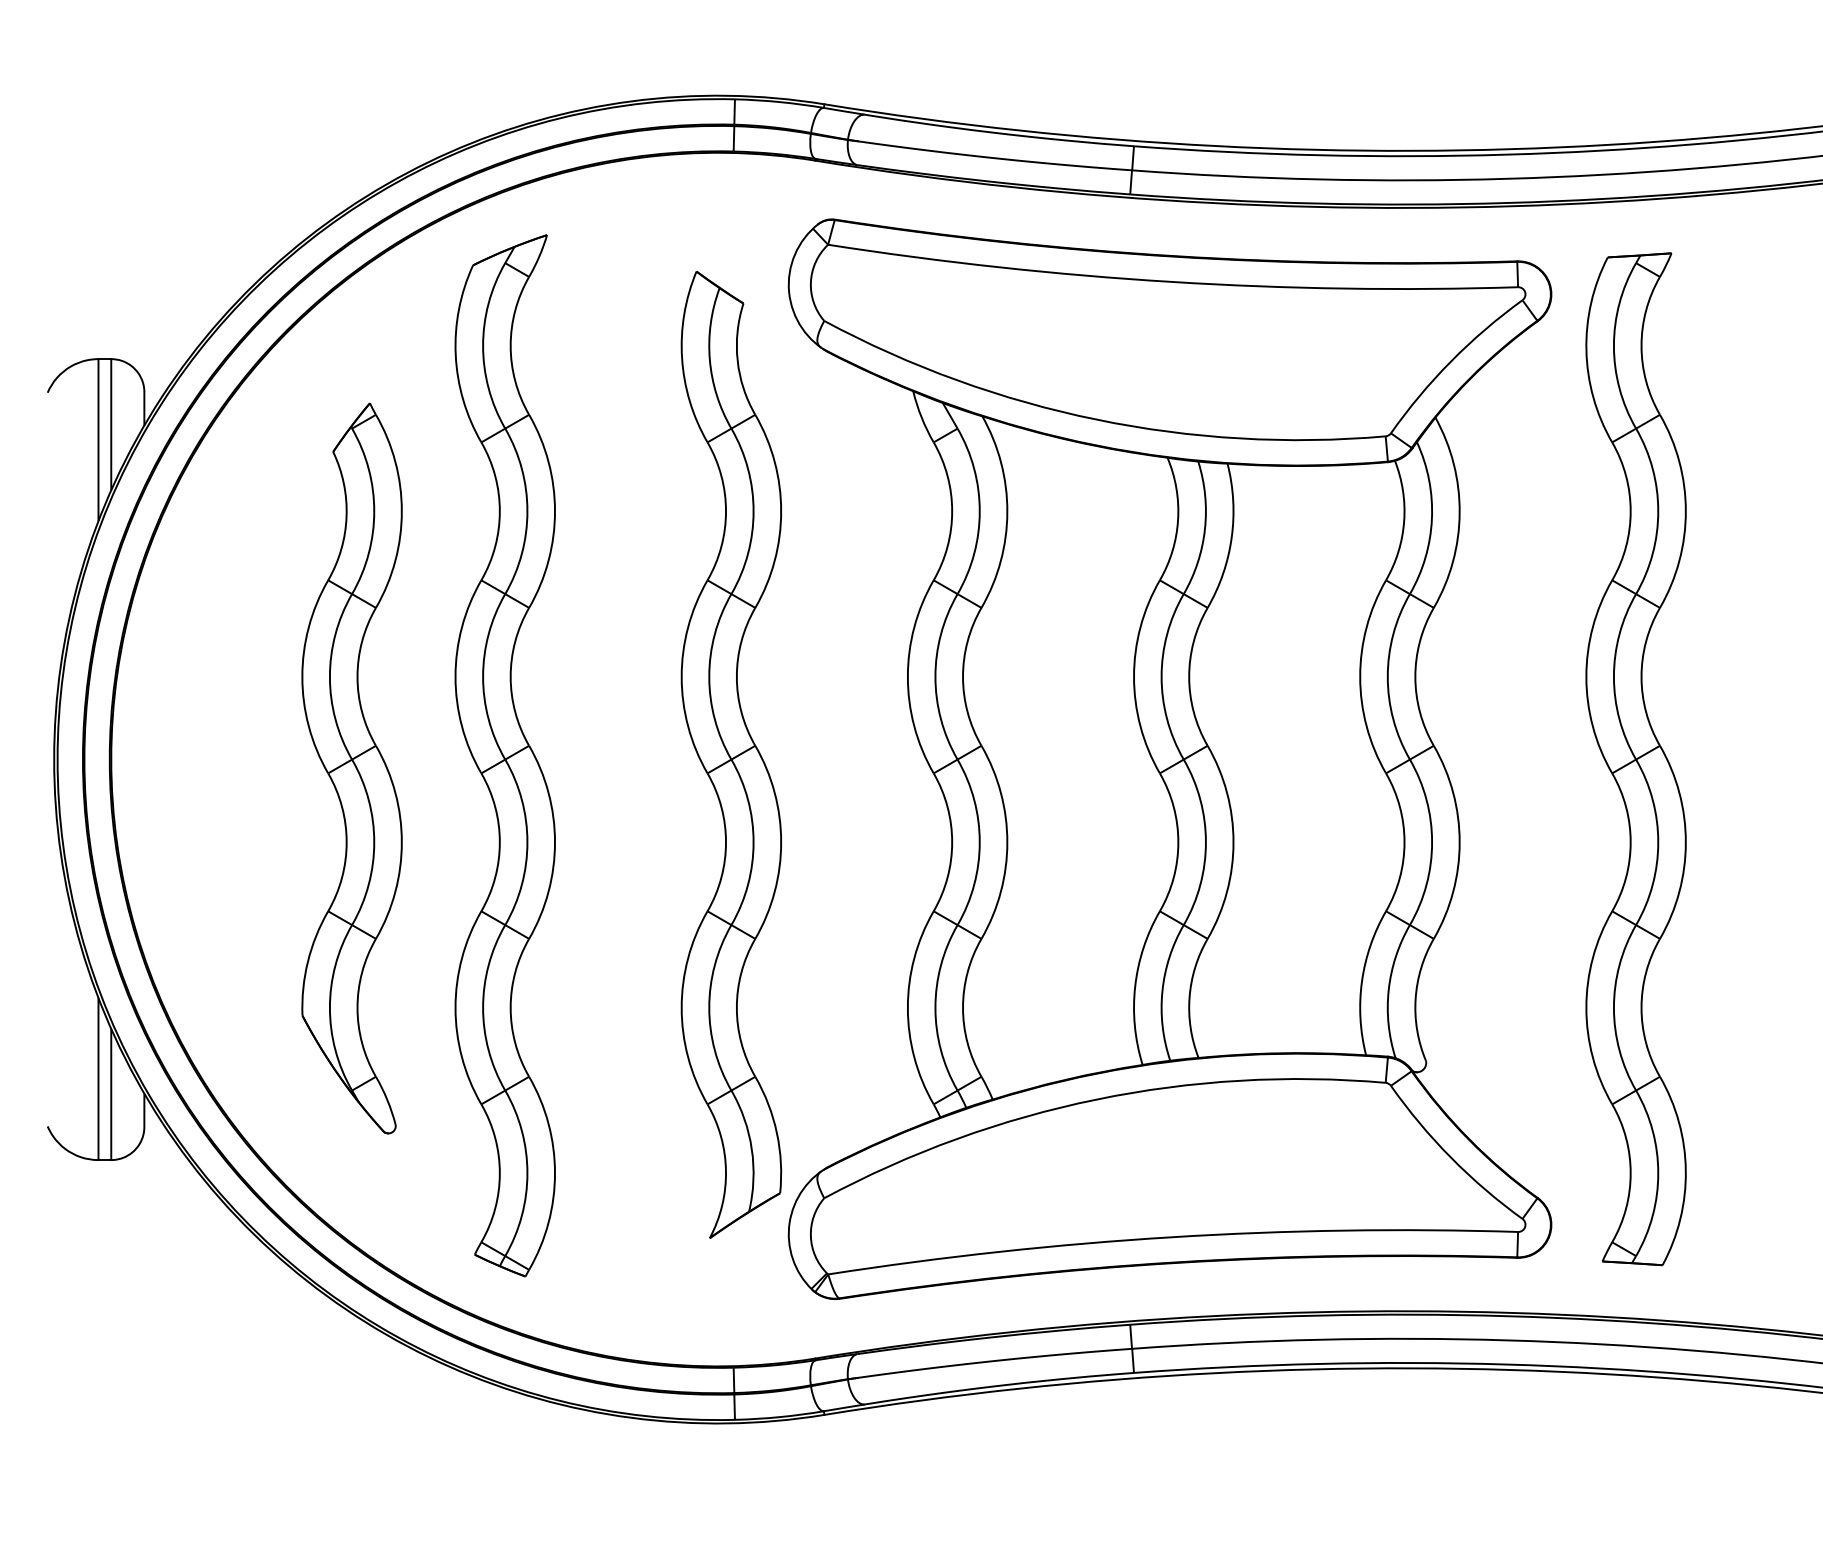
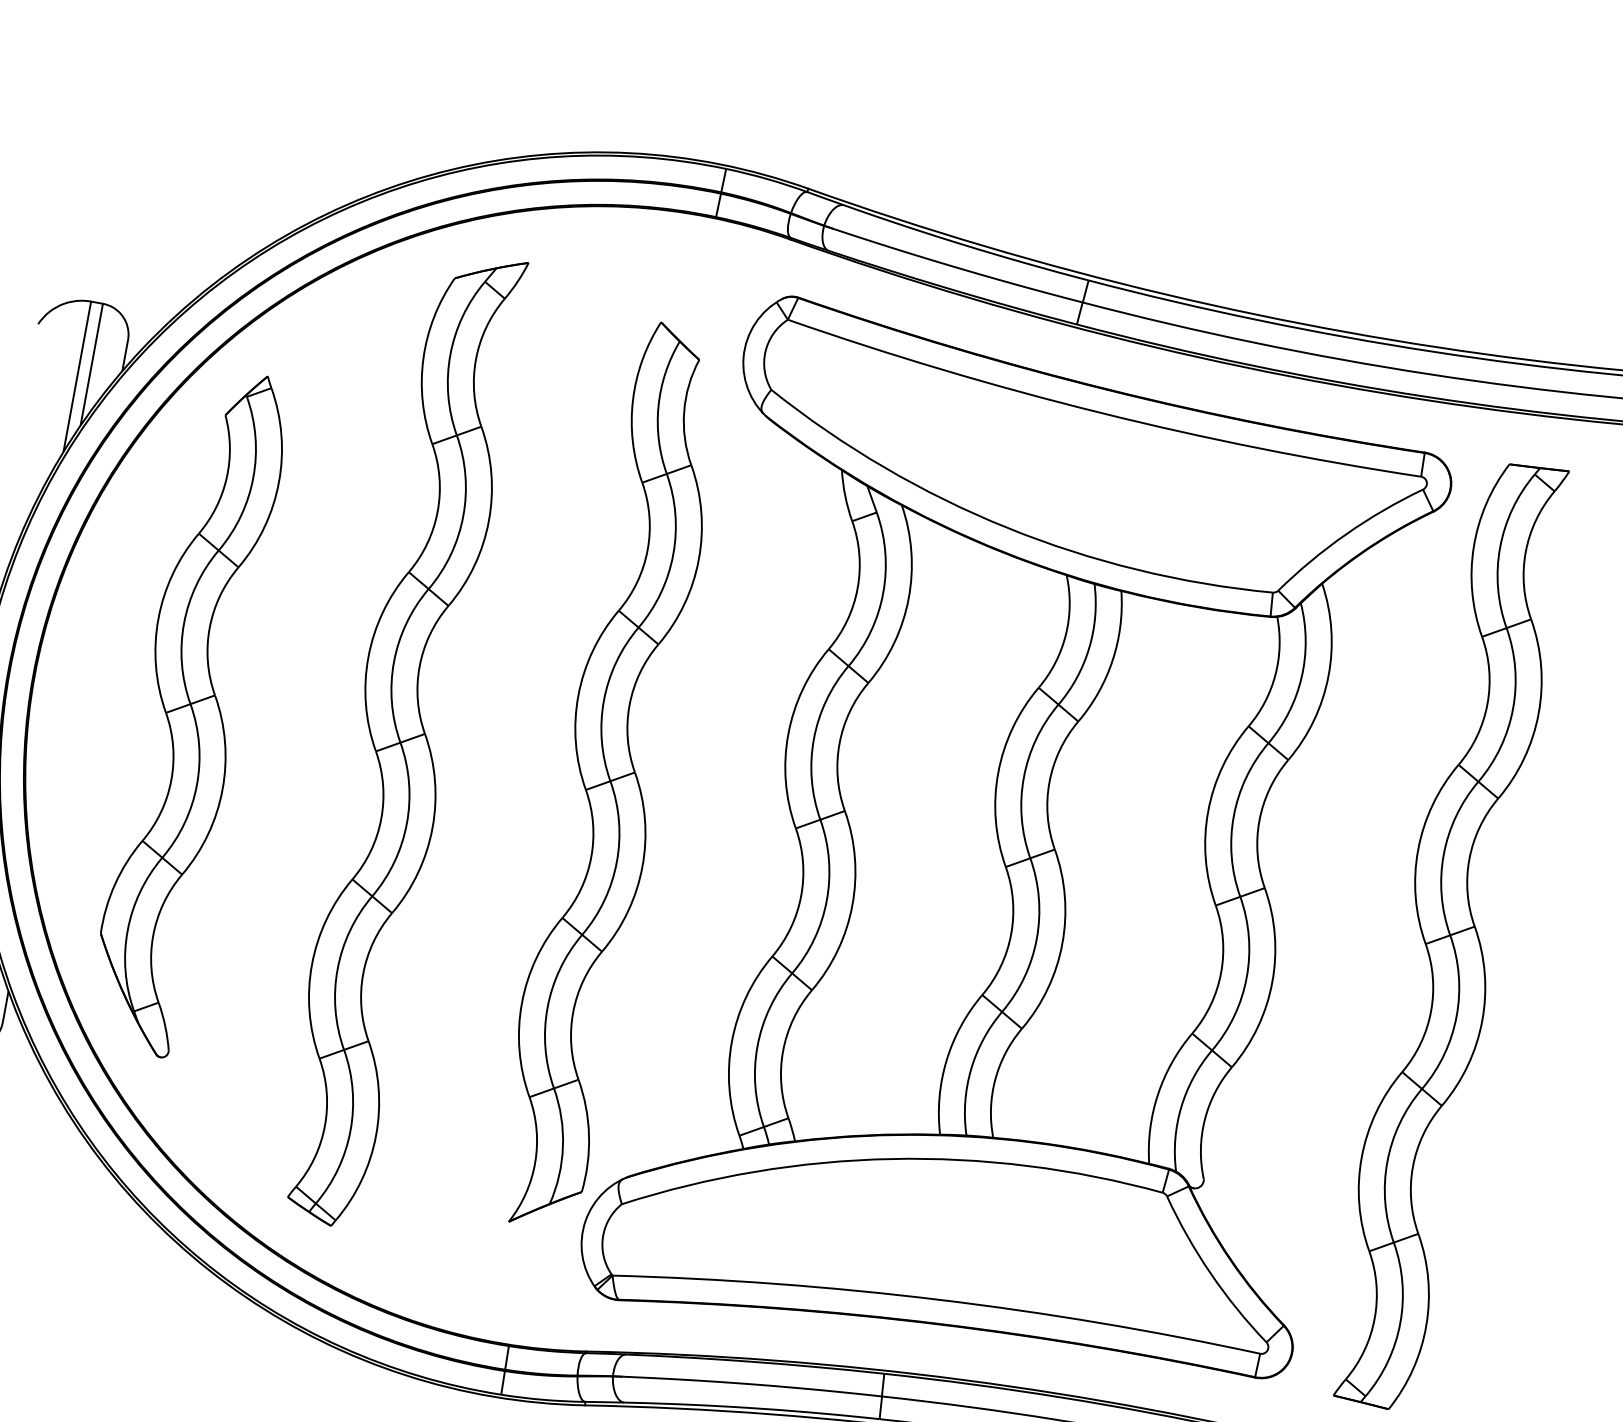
part: (351, 768) -> (188, 712), moved

